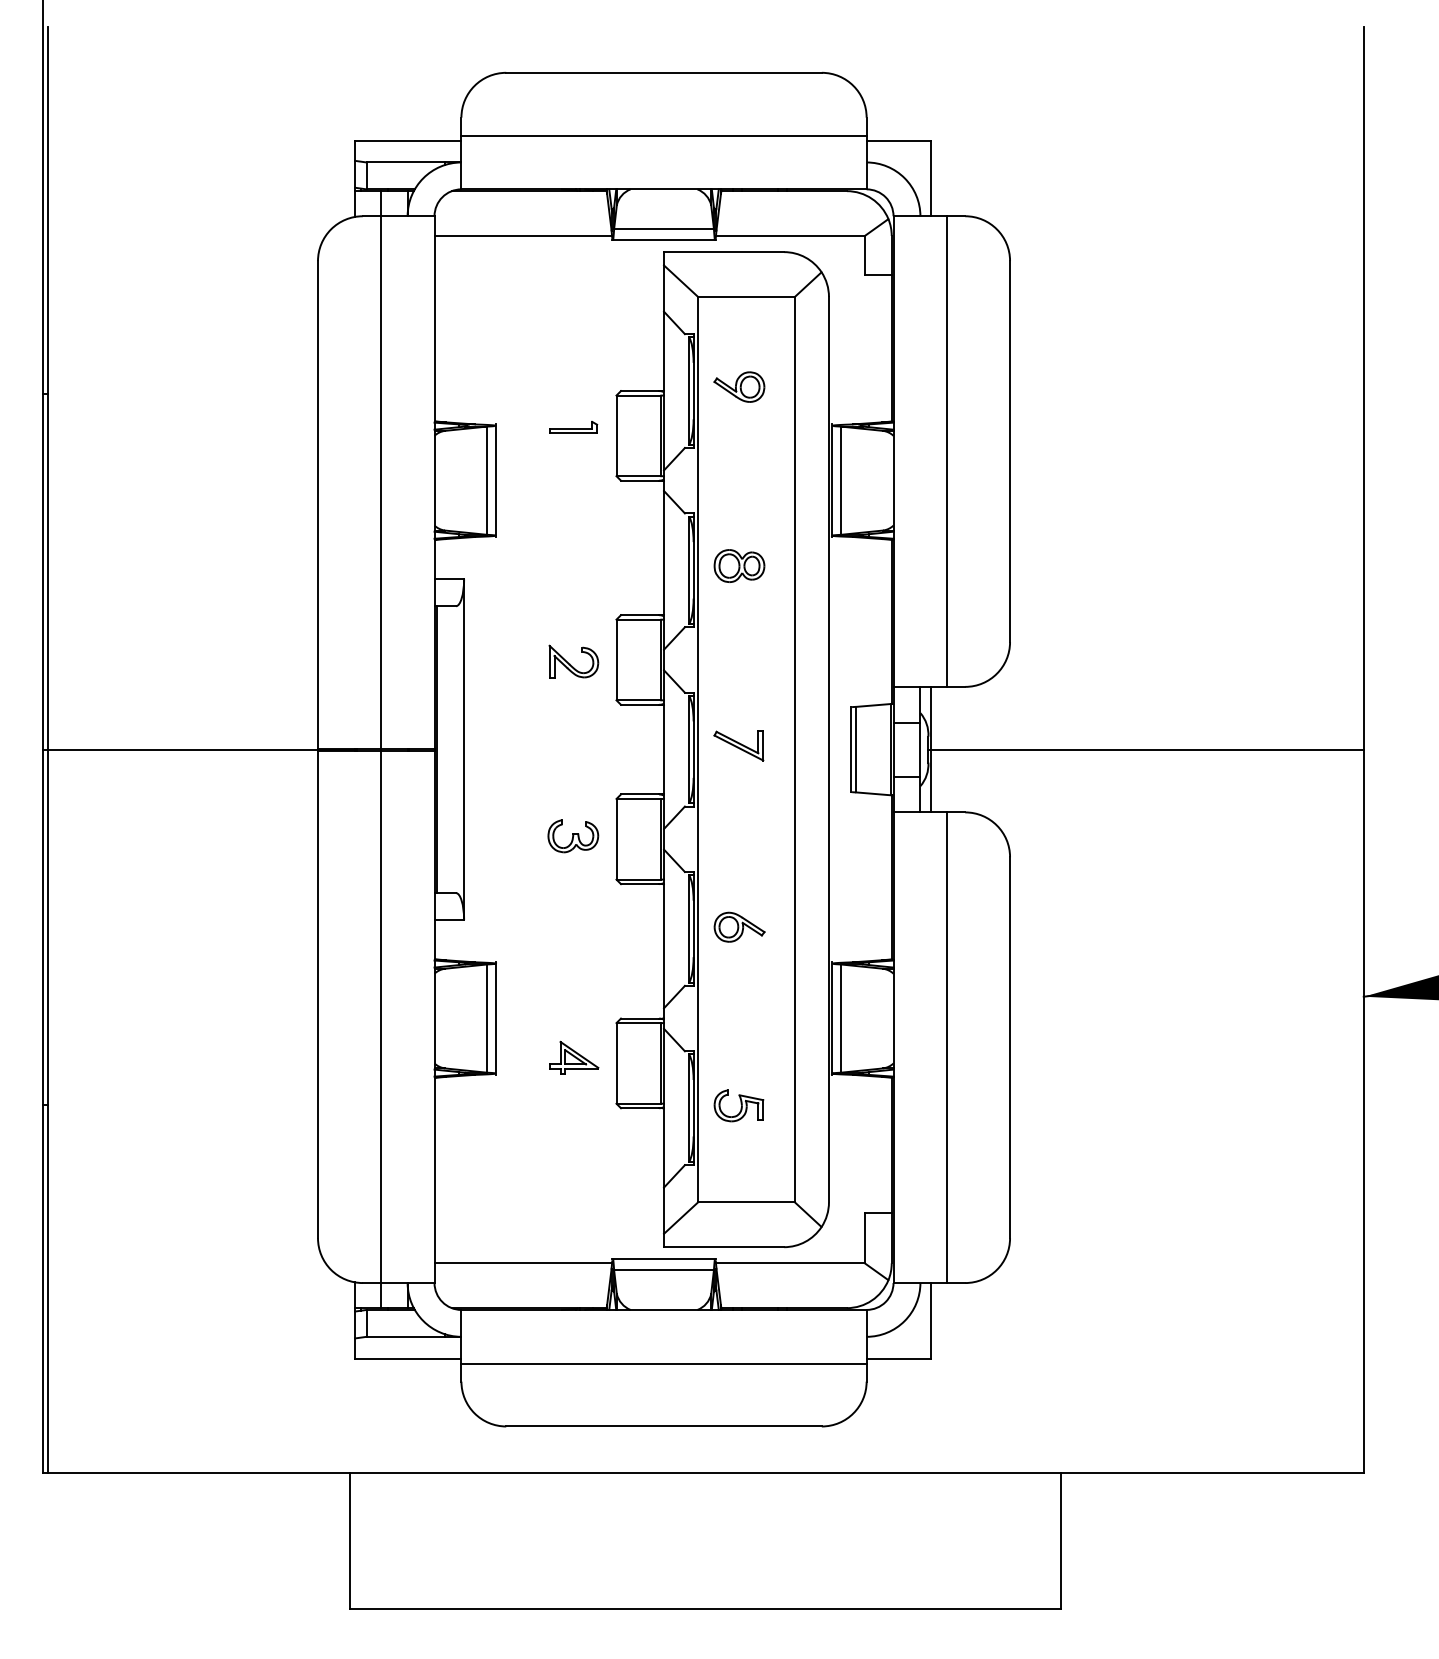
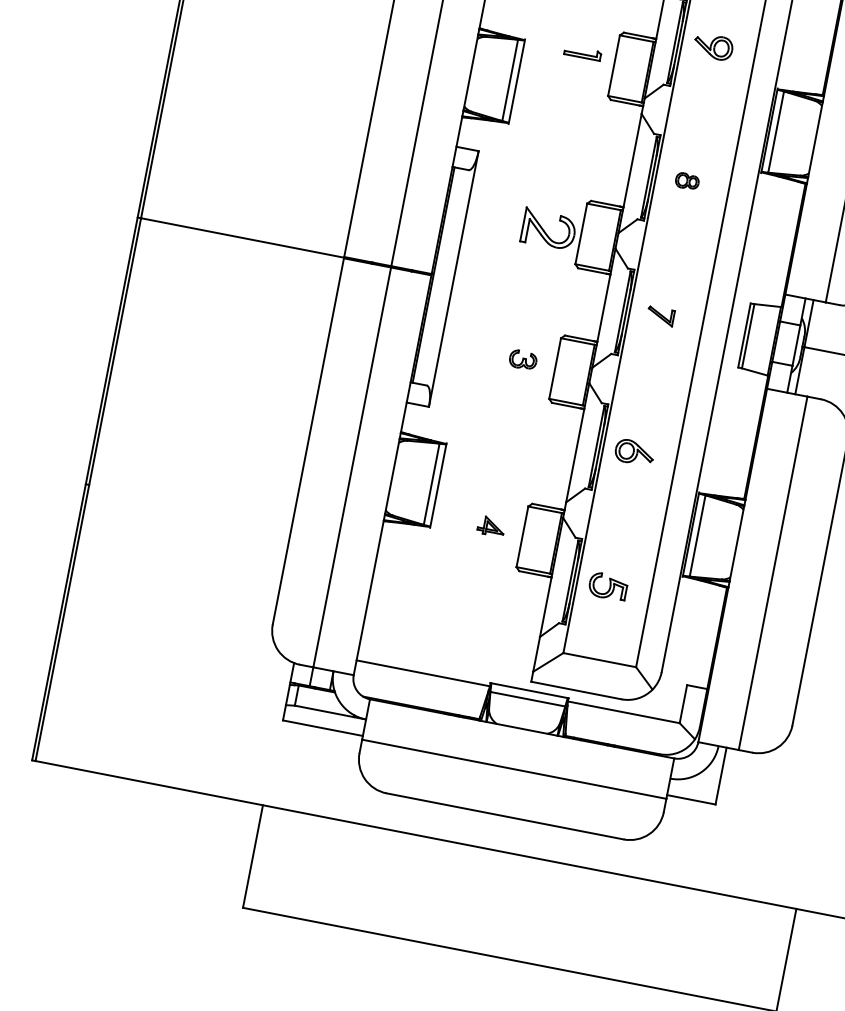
part: (739, 565) -> (687, 180), size x0.6
part: (573, 661) -> (548, 228), size x1.4
part: (738, 745) -> (660, 315), size x0.7
part: (573, 836) -> (523, 360), size x0.7
part: (574, 1057) -> (491, 526), size x0.7

